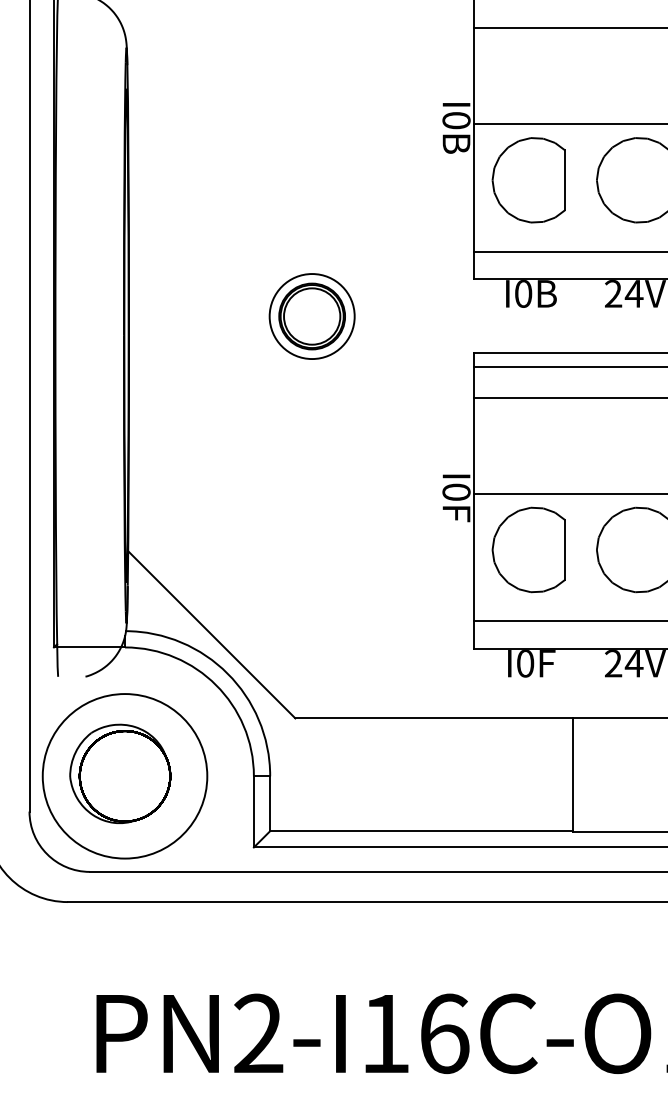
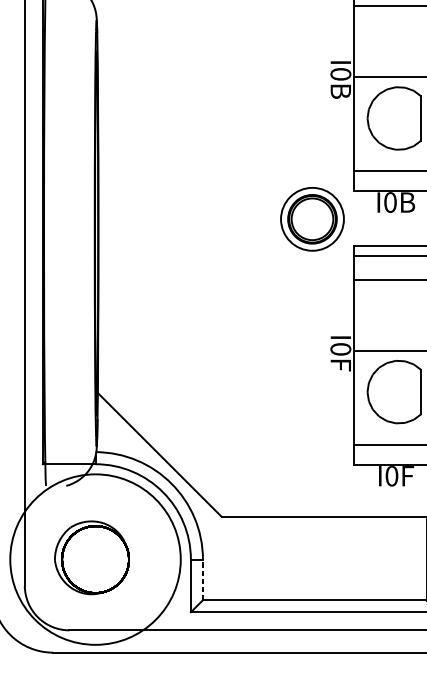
part: (311, 316) -> (311, 219), moved
circle: (124, 776) -> (95, 559), size x1.4
line: (270, 803) -> (203, 579), solid -> dashed

